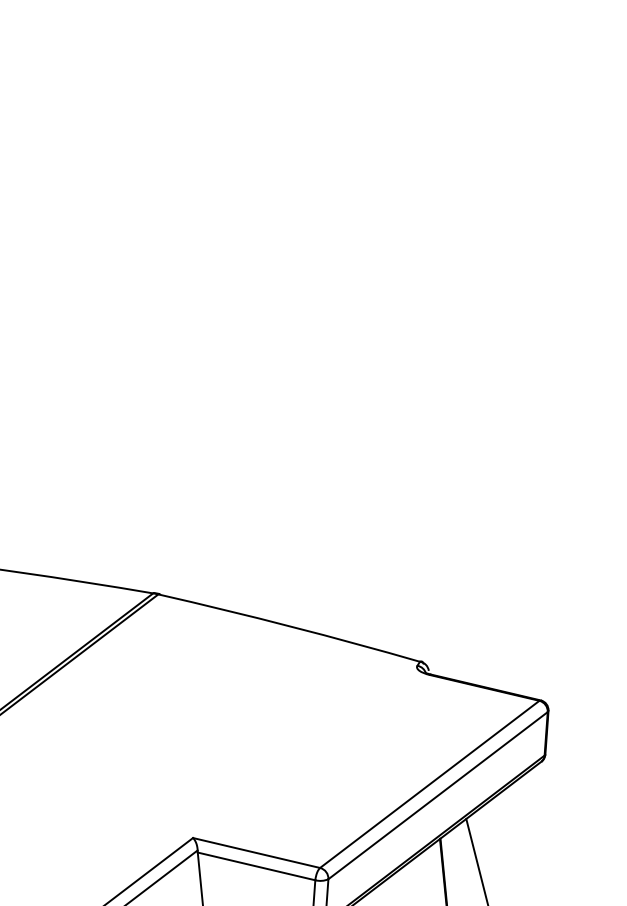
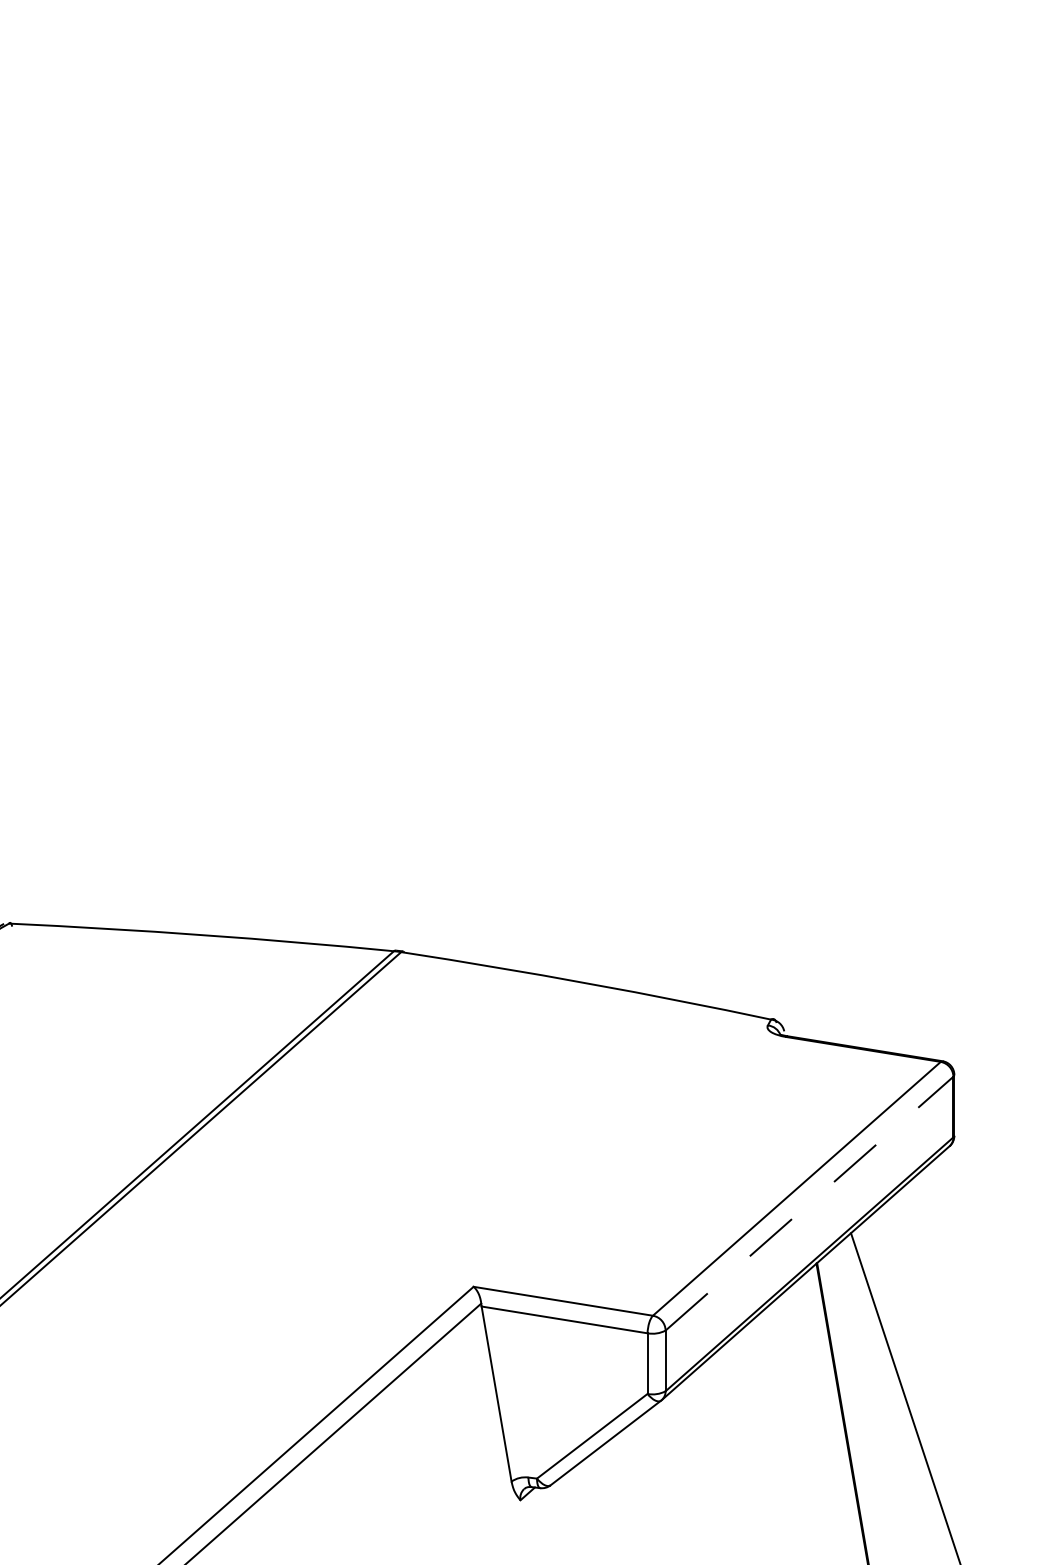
line: (438, 795) -> (809, 1203), solid -> dashed

